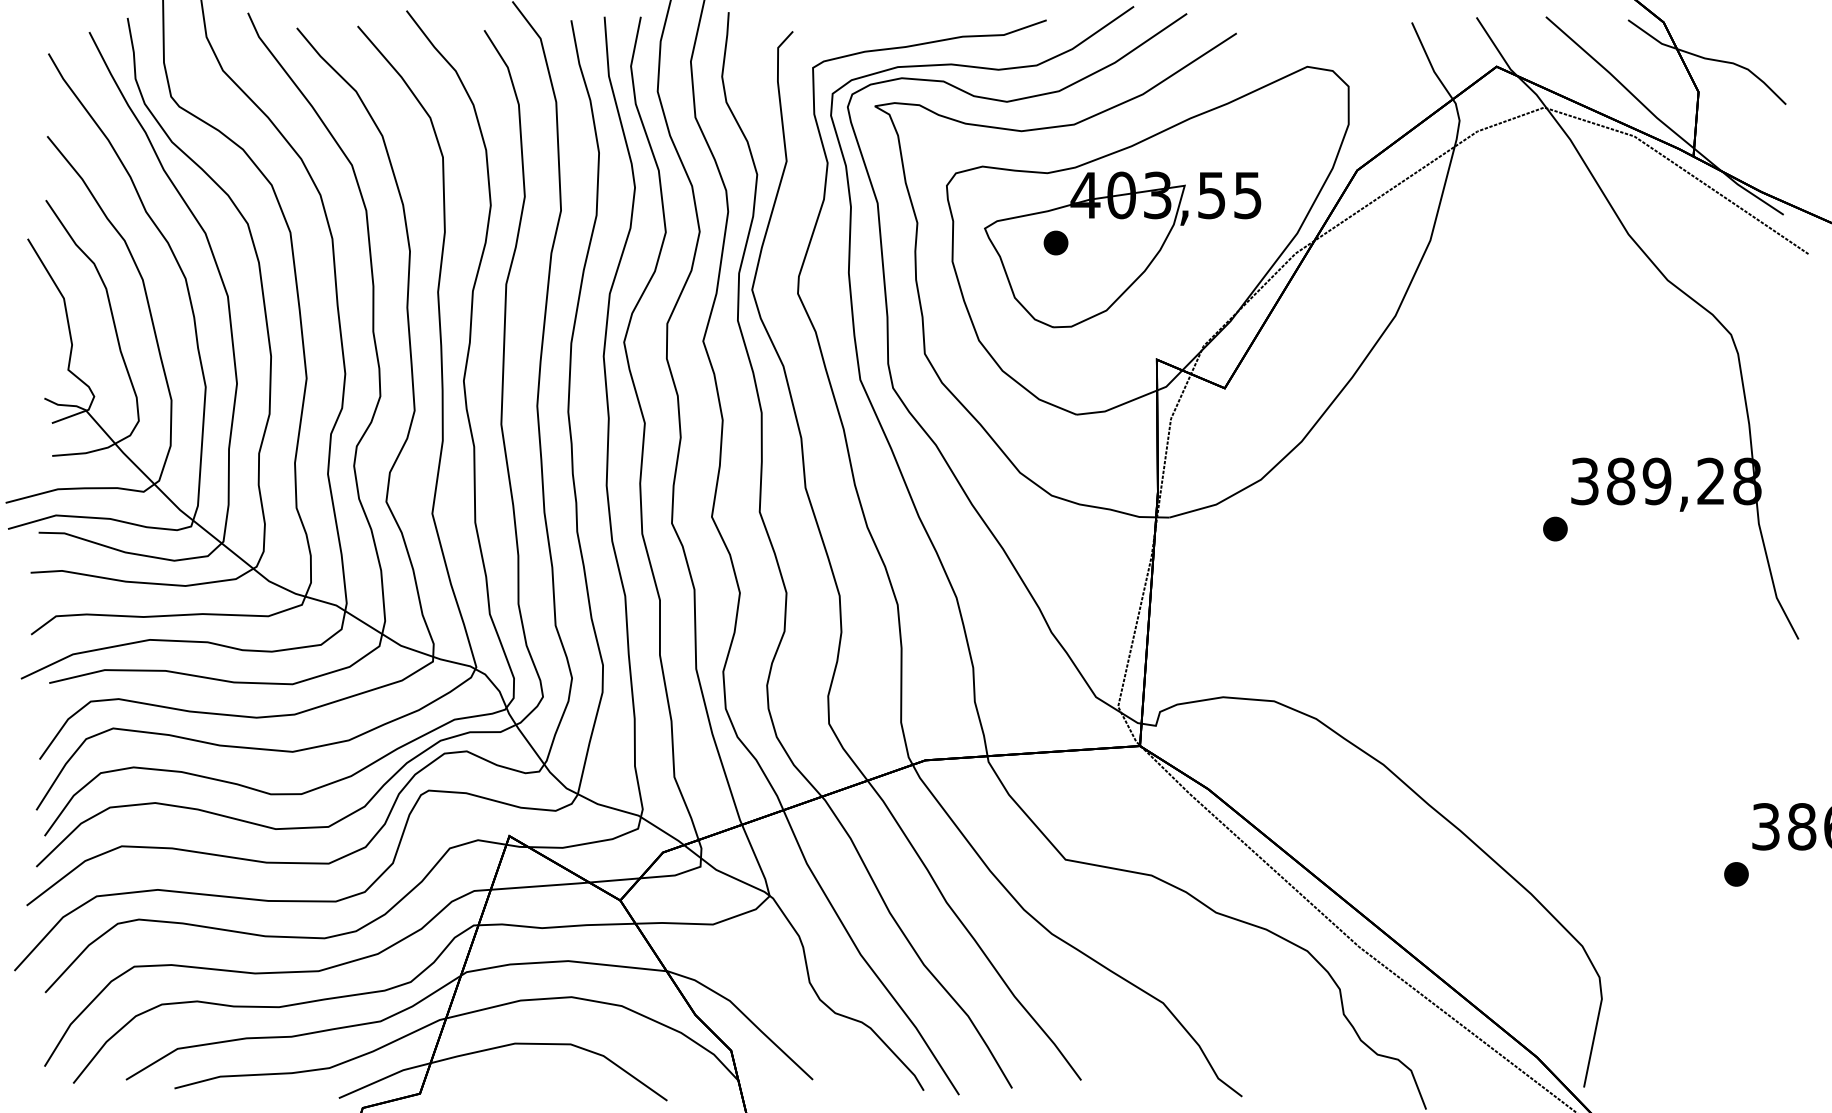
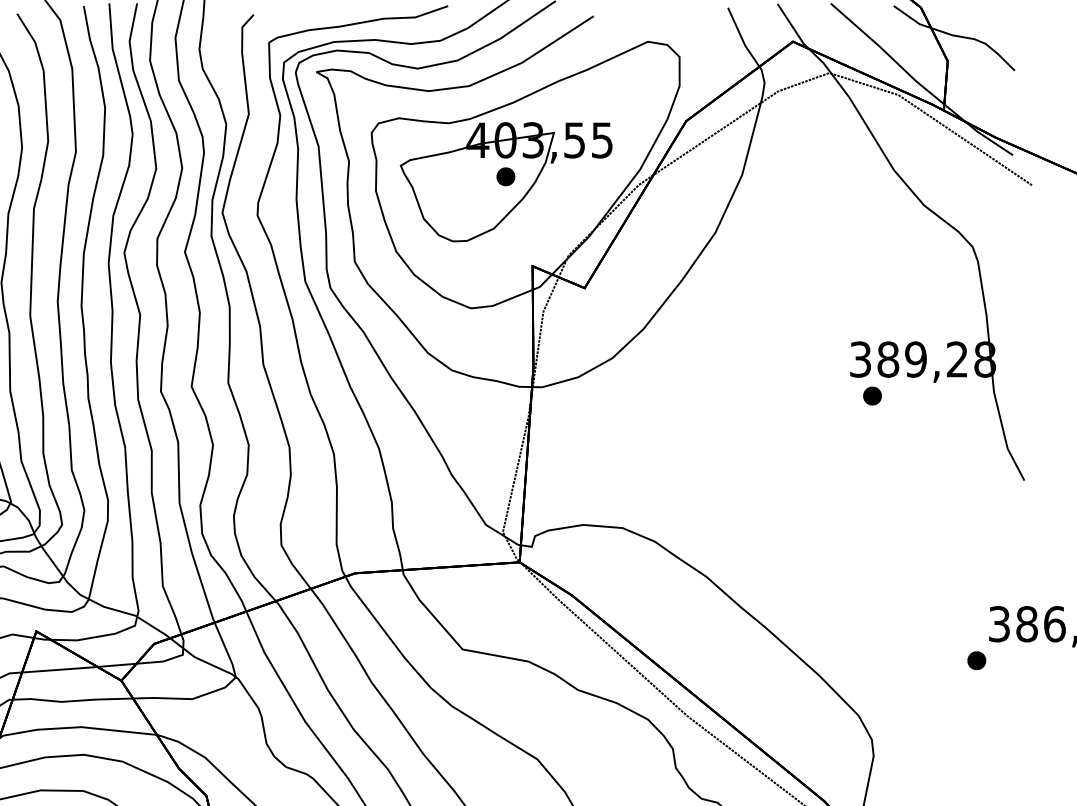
part: (1055, 242) -> (505, 176), moved
part: (1555, 528) -> (872, 395), moved

